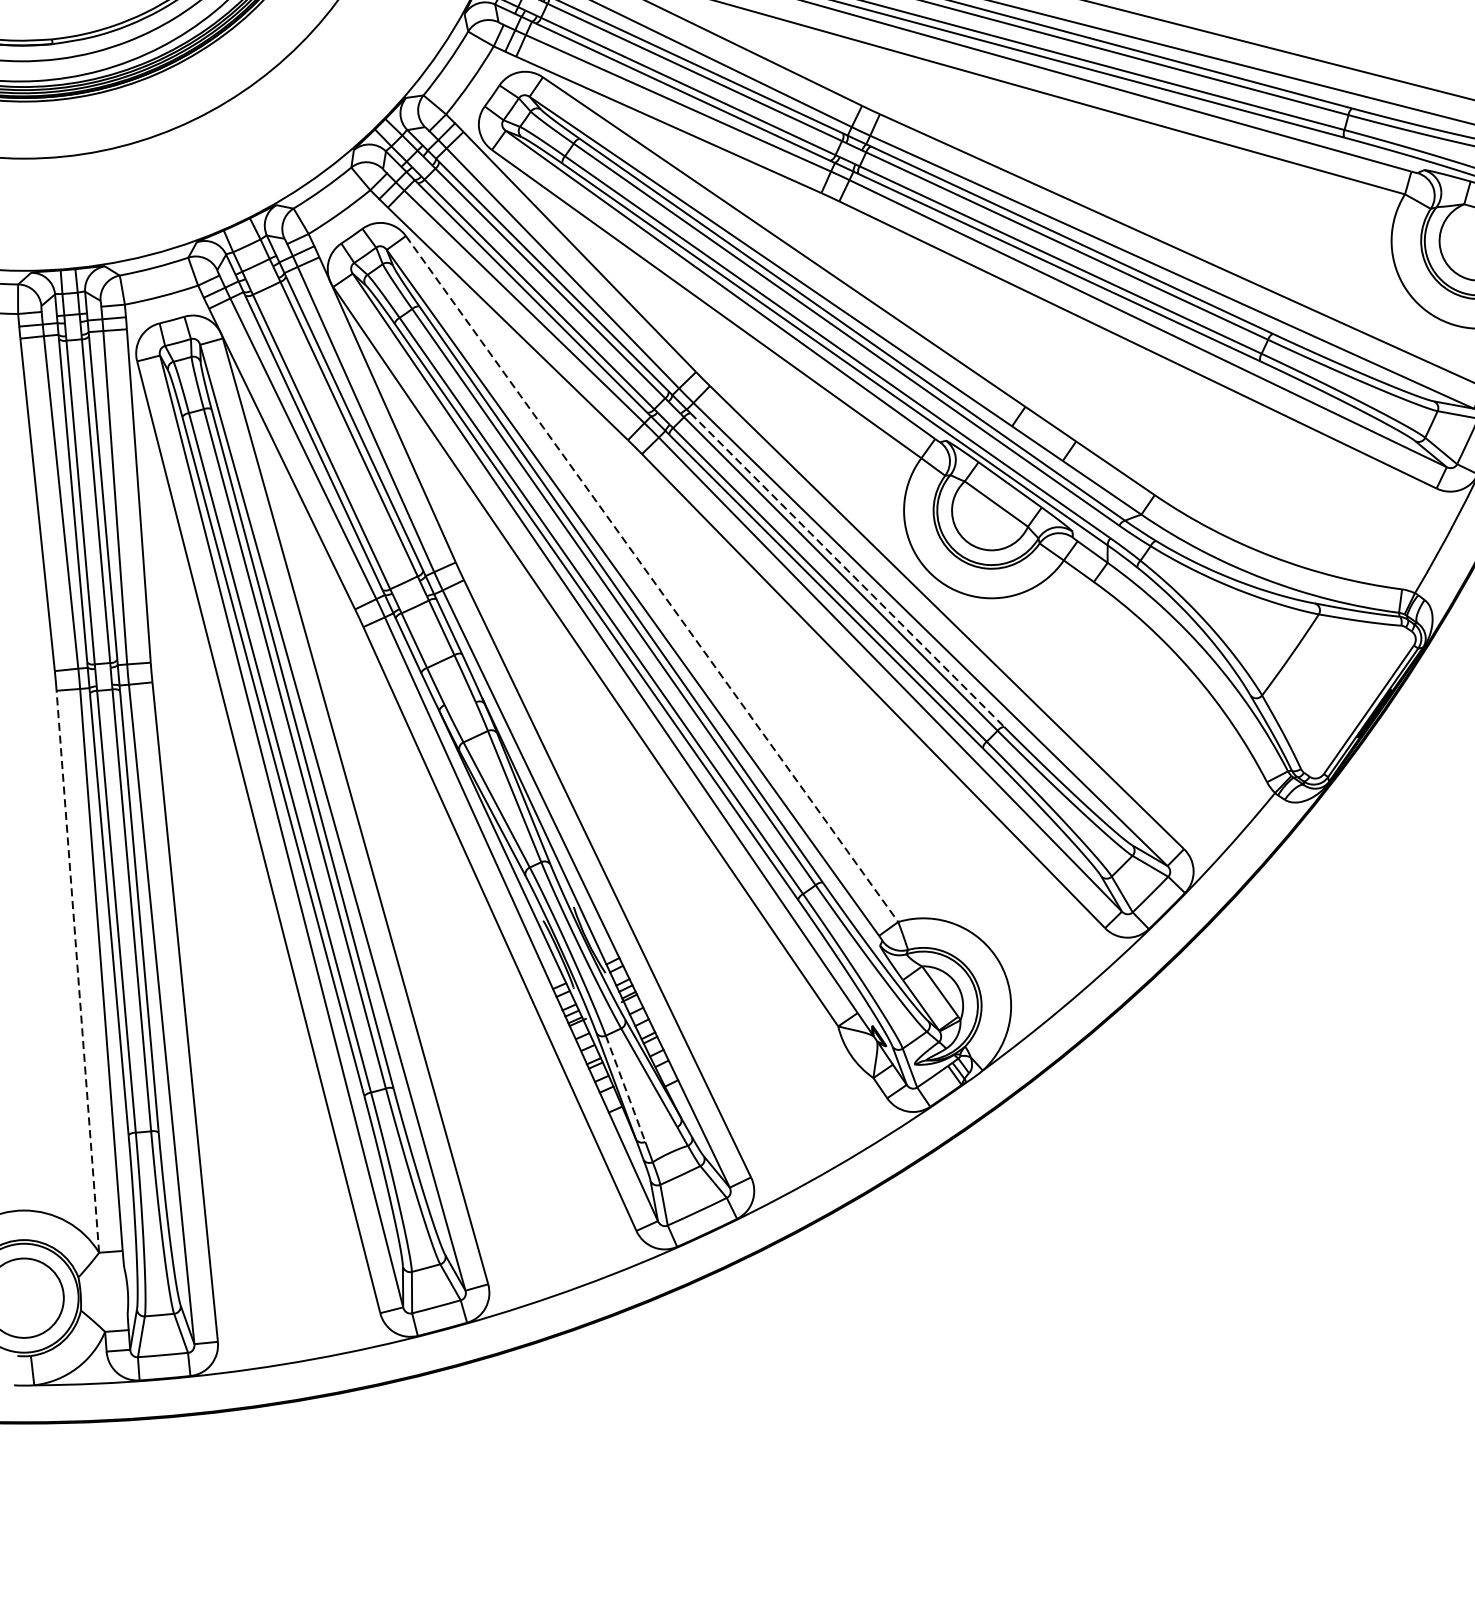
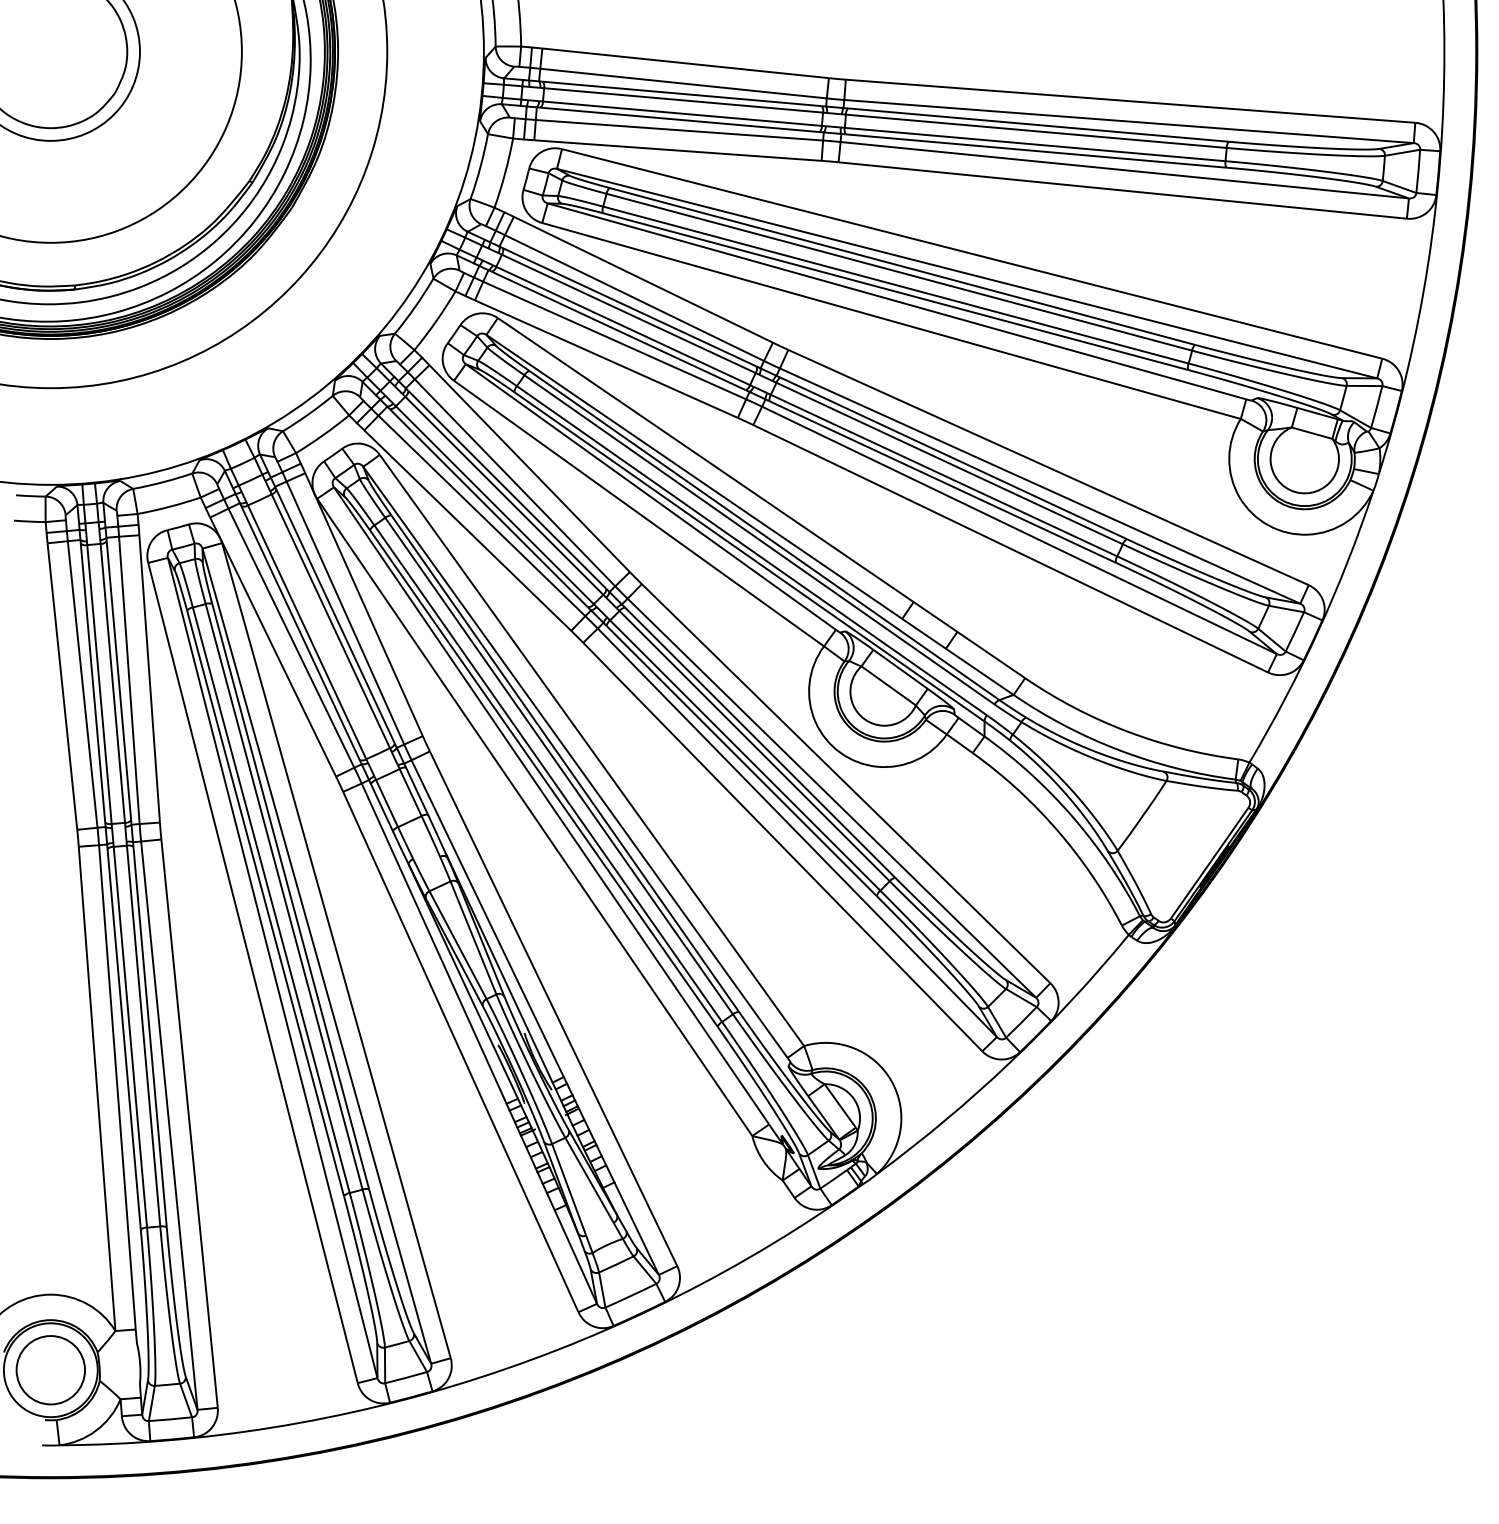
line: (847, 569) -> (760, 742), dashed -> solid
line: (651, 577) -> (591, 749), dashed -> solid
line: (78, 972) -> (97, 1089), dashed -> solid
line: (624, 1088) -> (568, 1189), dashed -> solid

